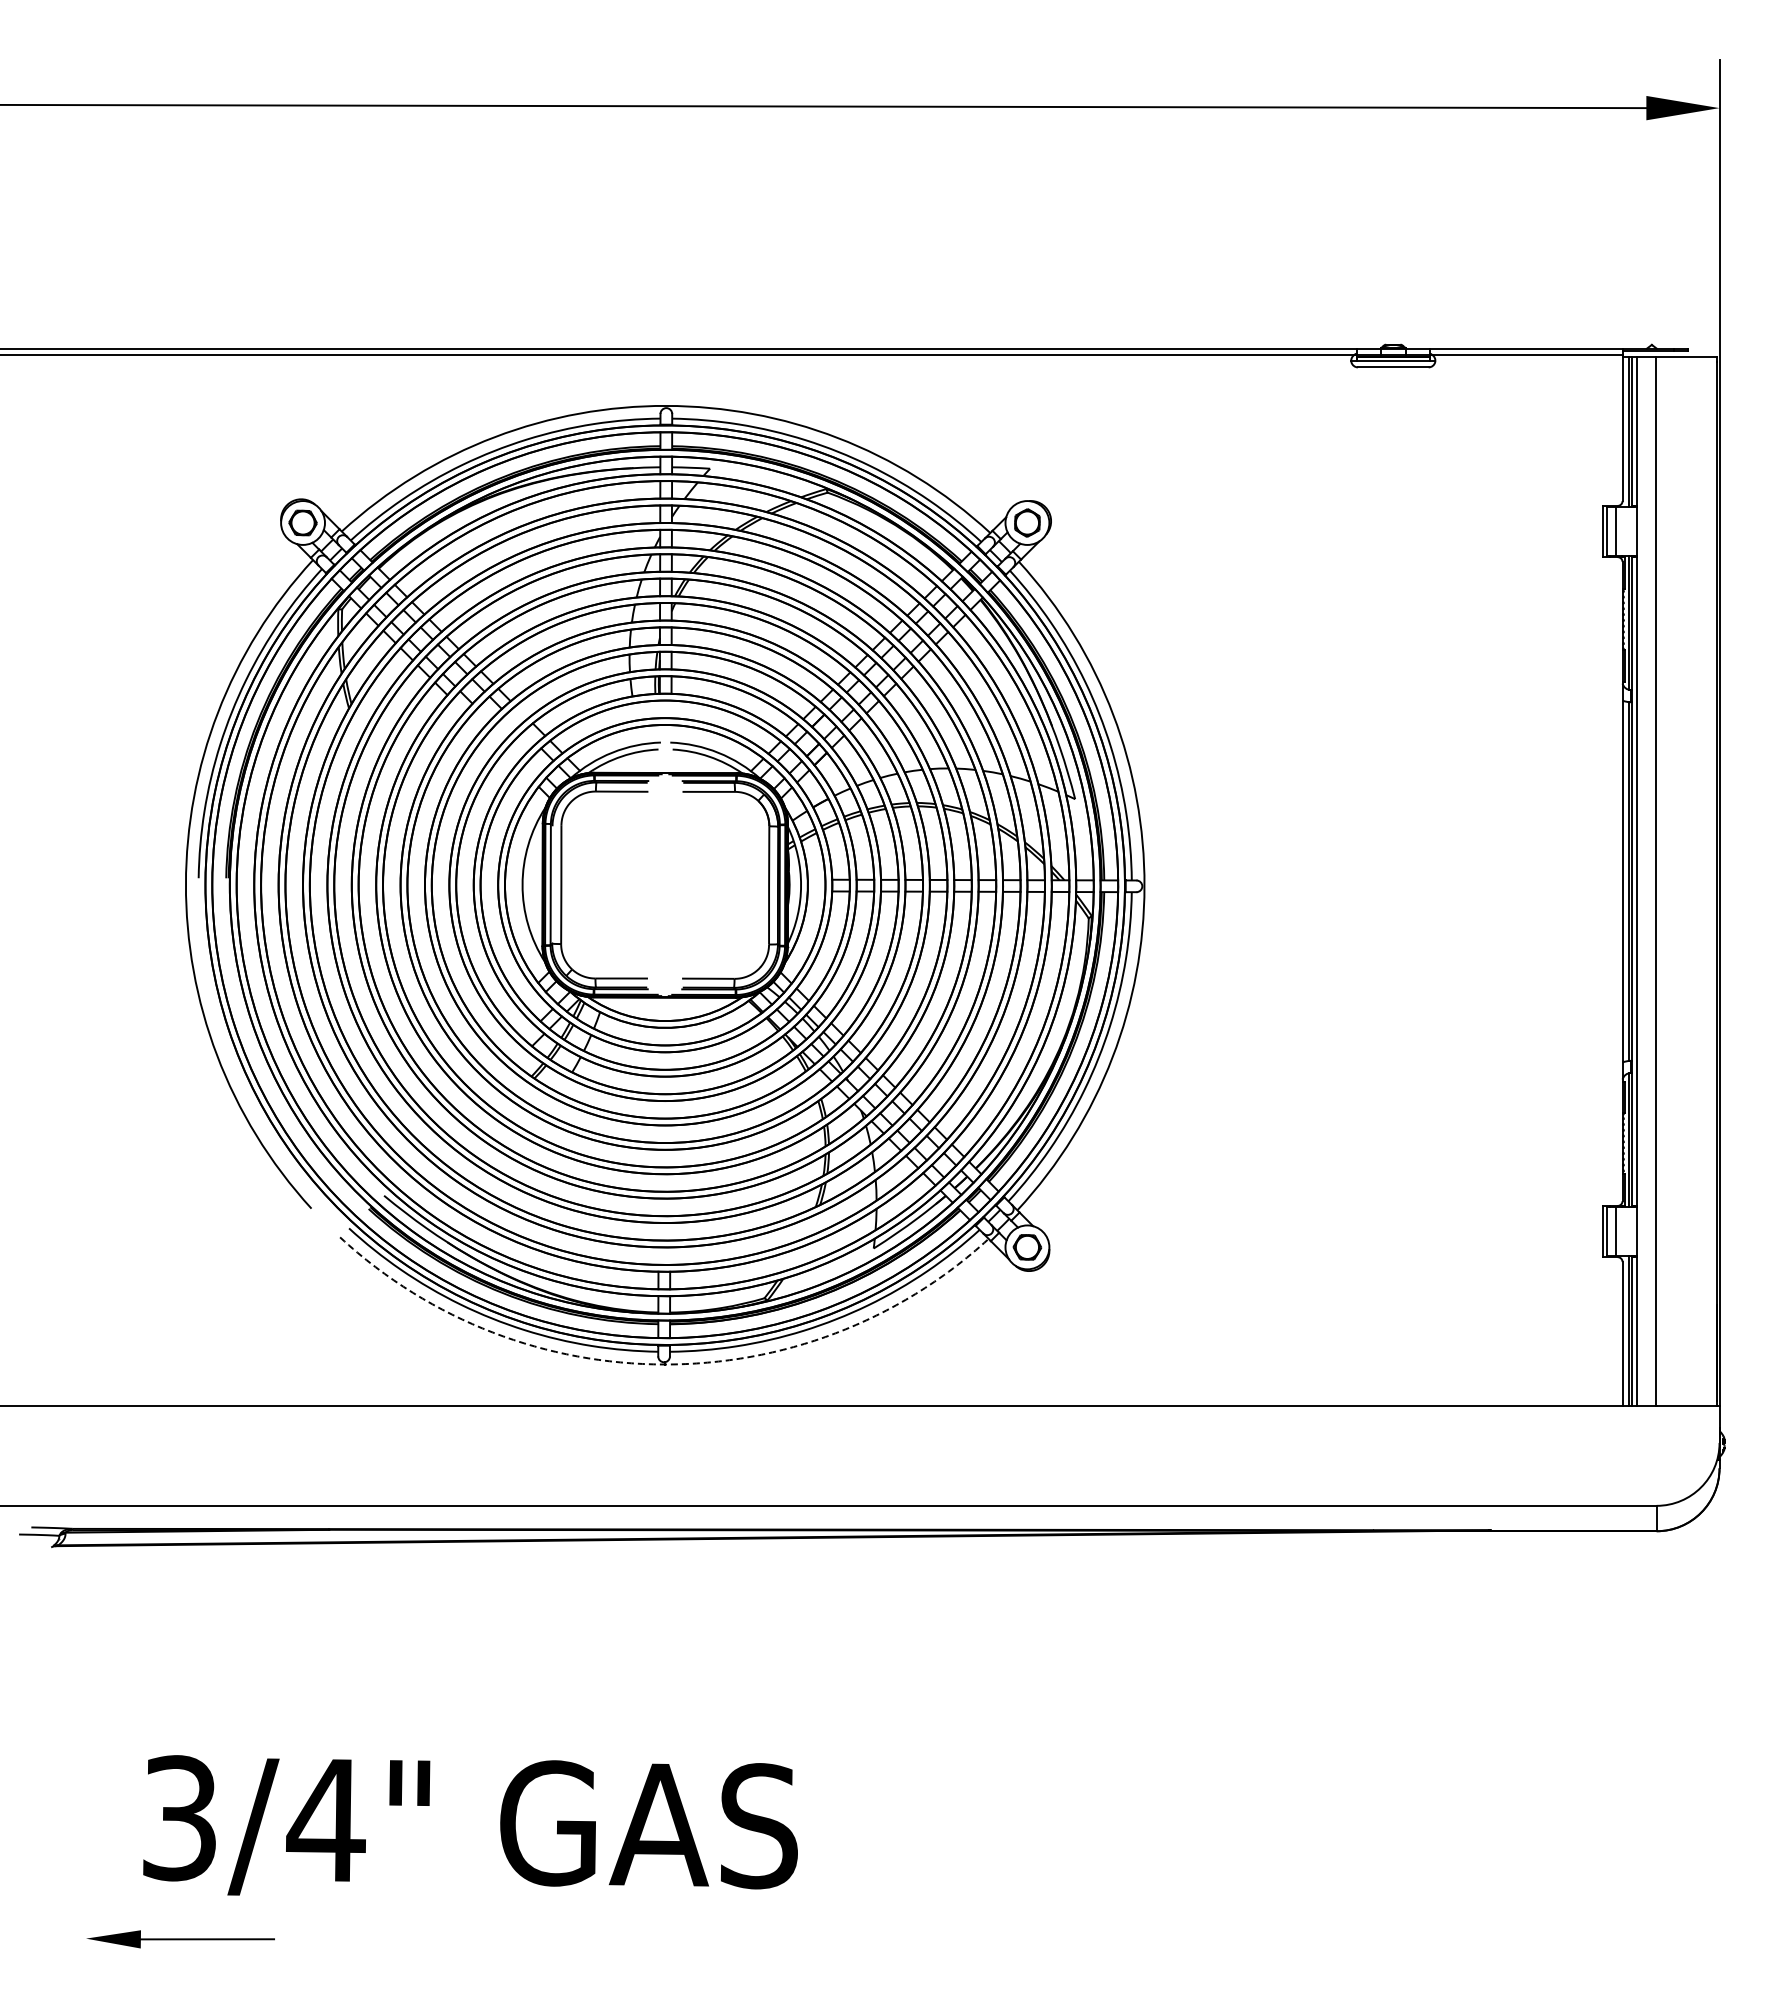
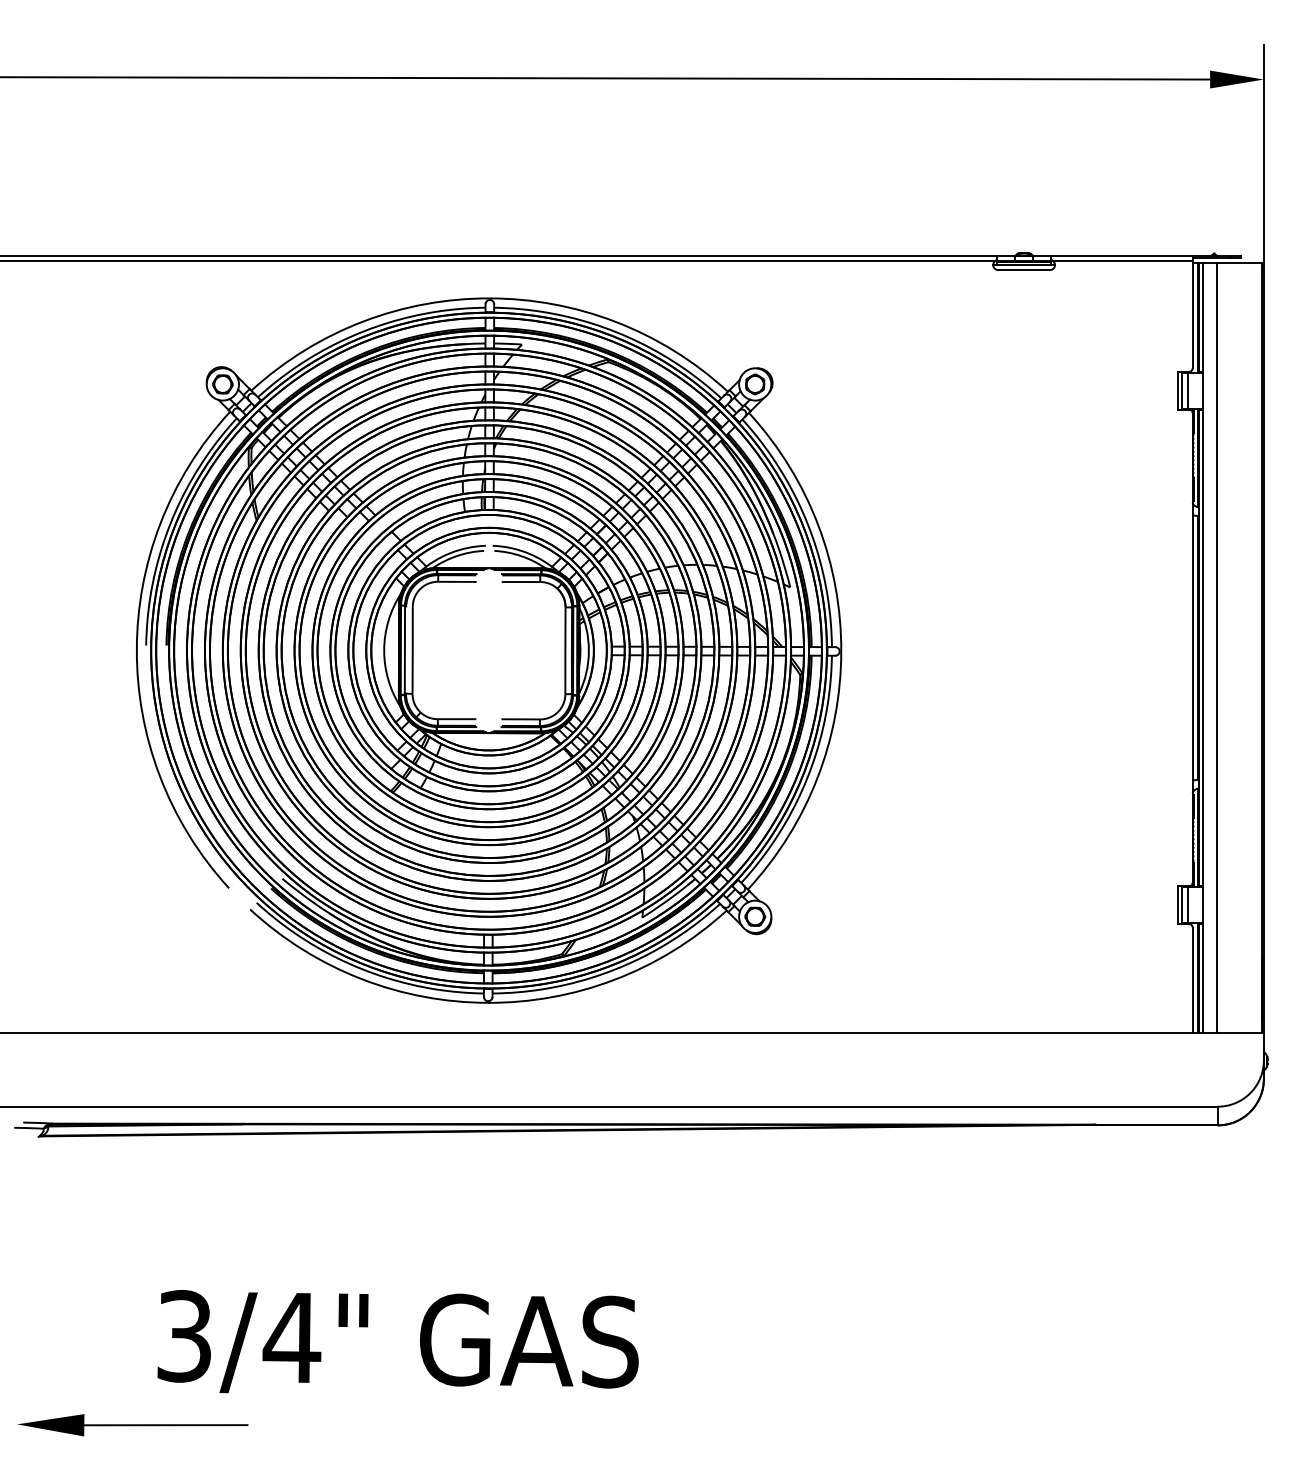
arc: (664, 1364) -> (488, 1002), dashed -> solid
text: (470, 1825) -> (398, 1341), moved
part: (180, 1939) -> (132, 1425), size x1.67

